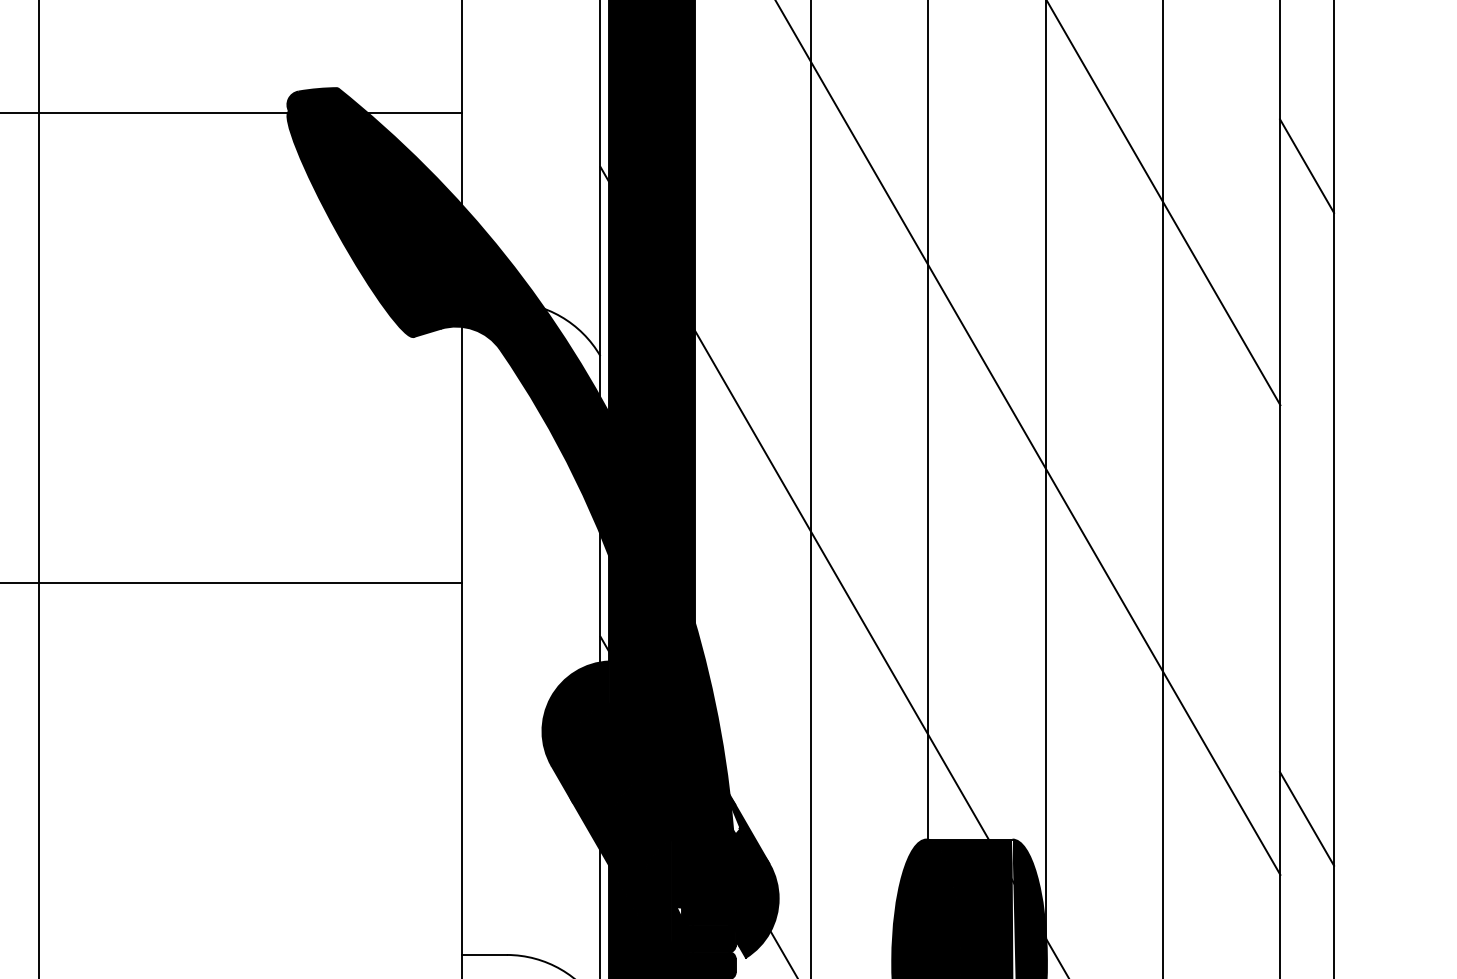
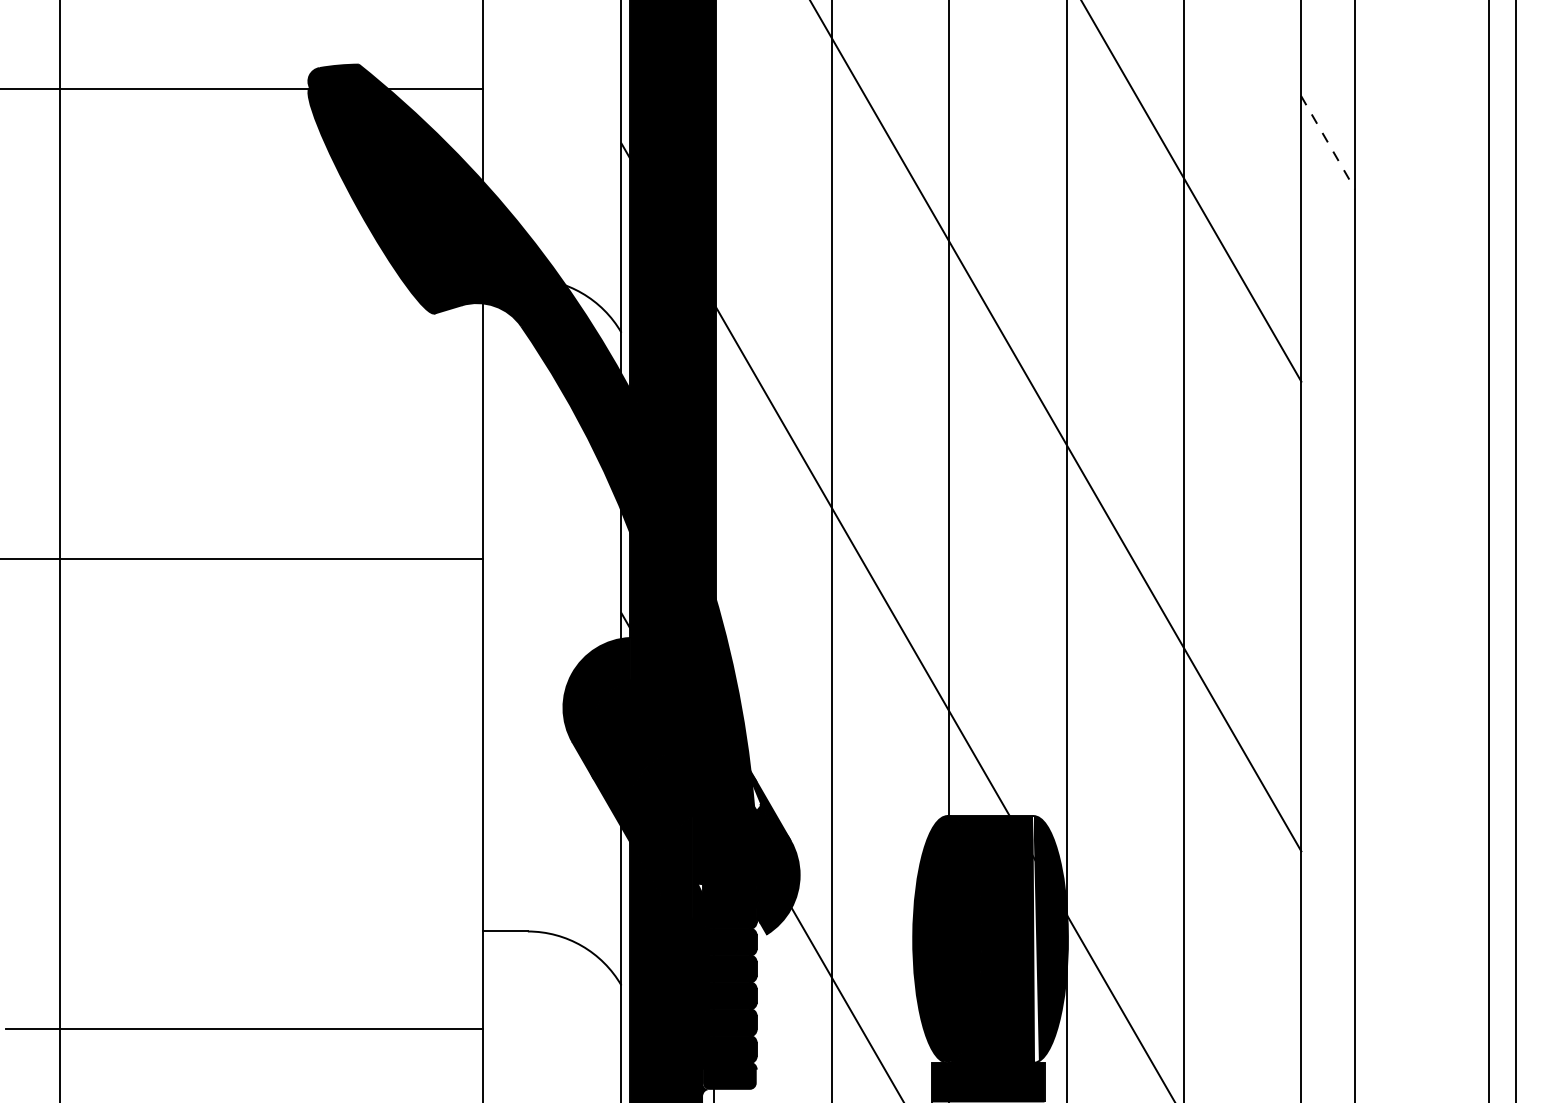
line: (1307, 166) -> (1328, 143), solid -> dashed
line: (1307, 818) -> (1328, 795), removed

